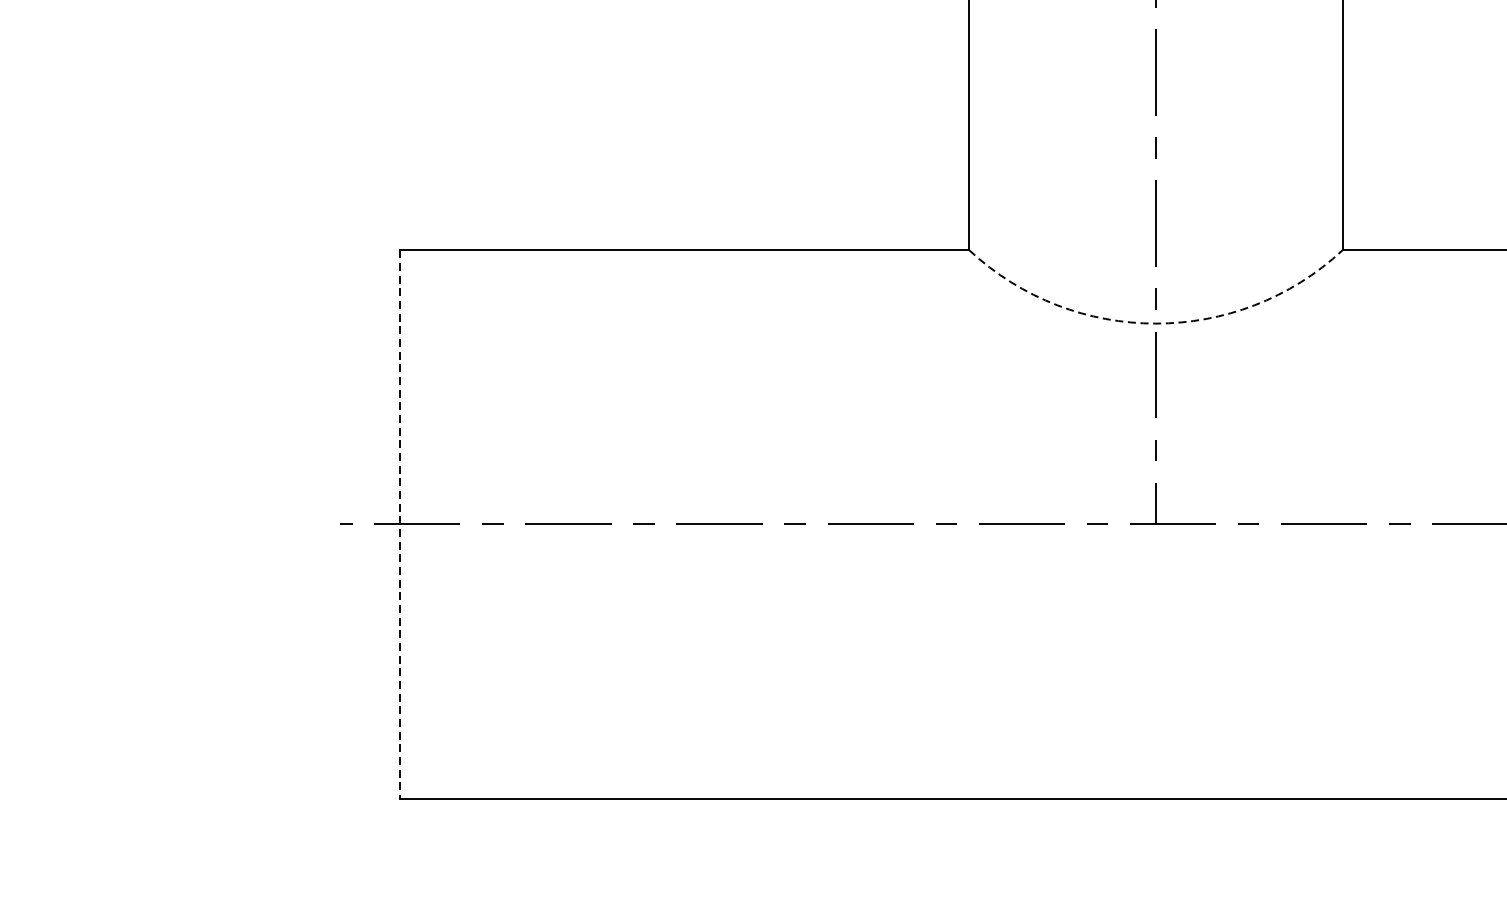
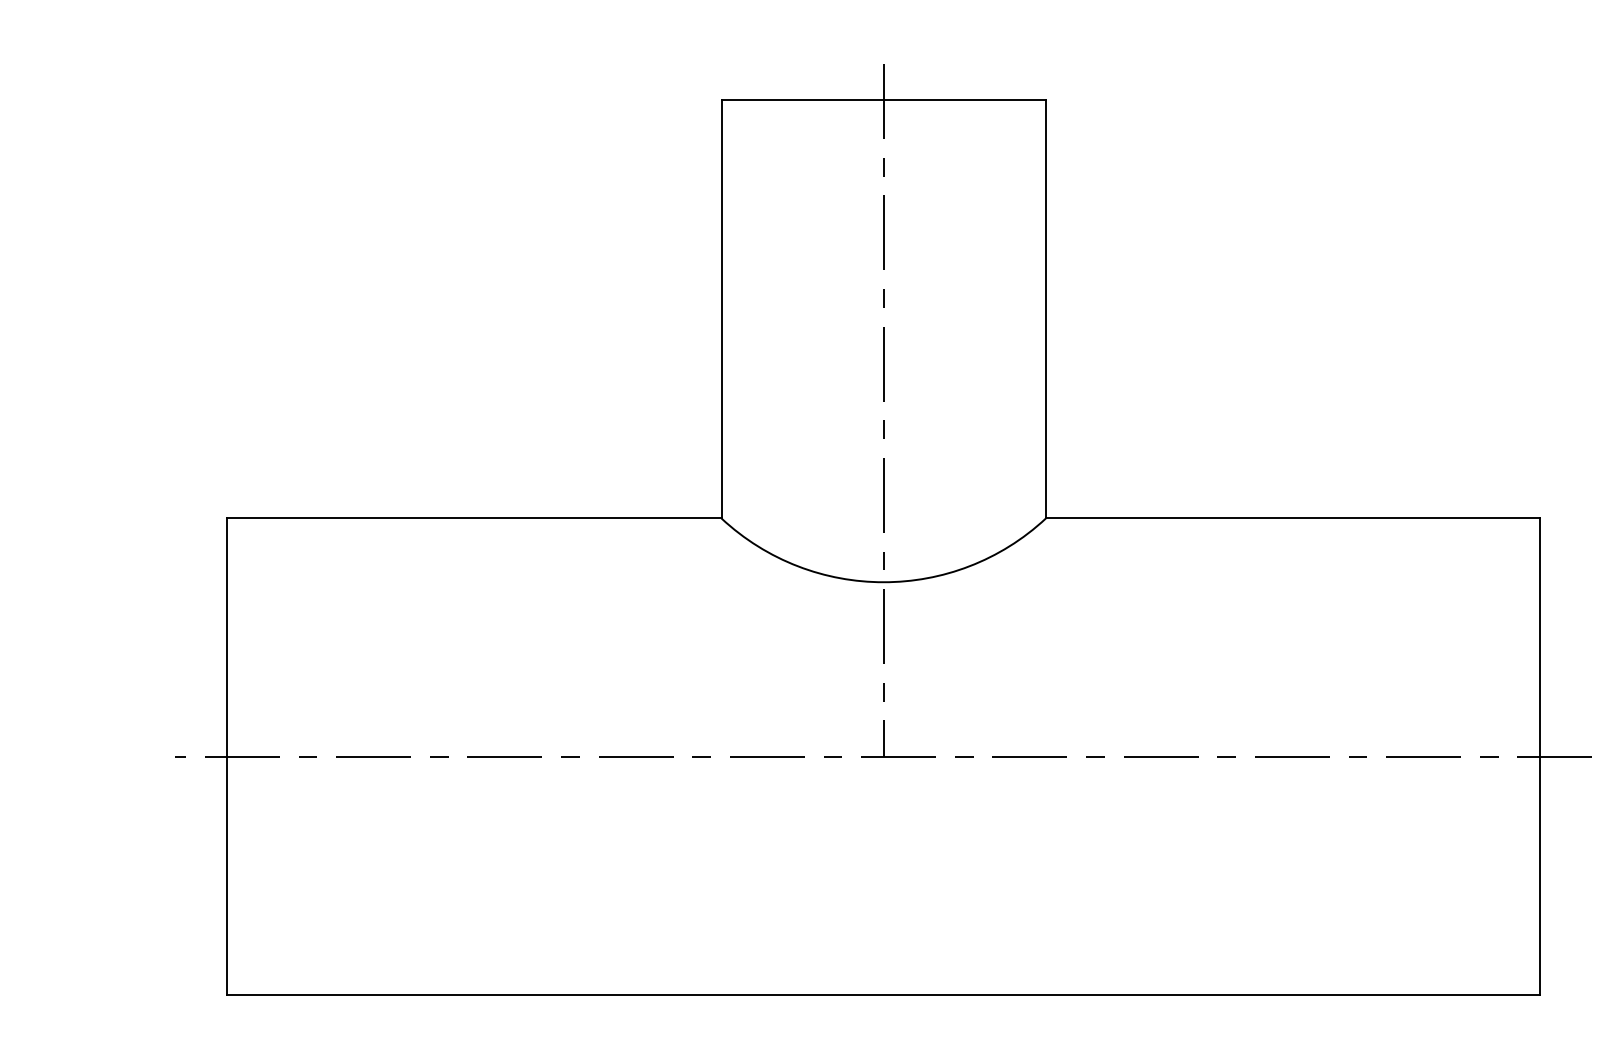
arc: (1155, 323) -> (883, 582), dashed -> solid
line: (400, 525) -> (227, 757), dashed -> solid

